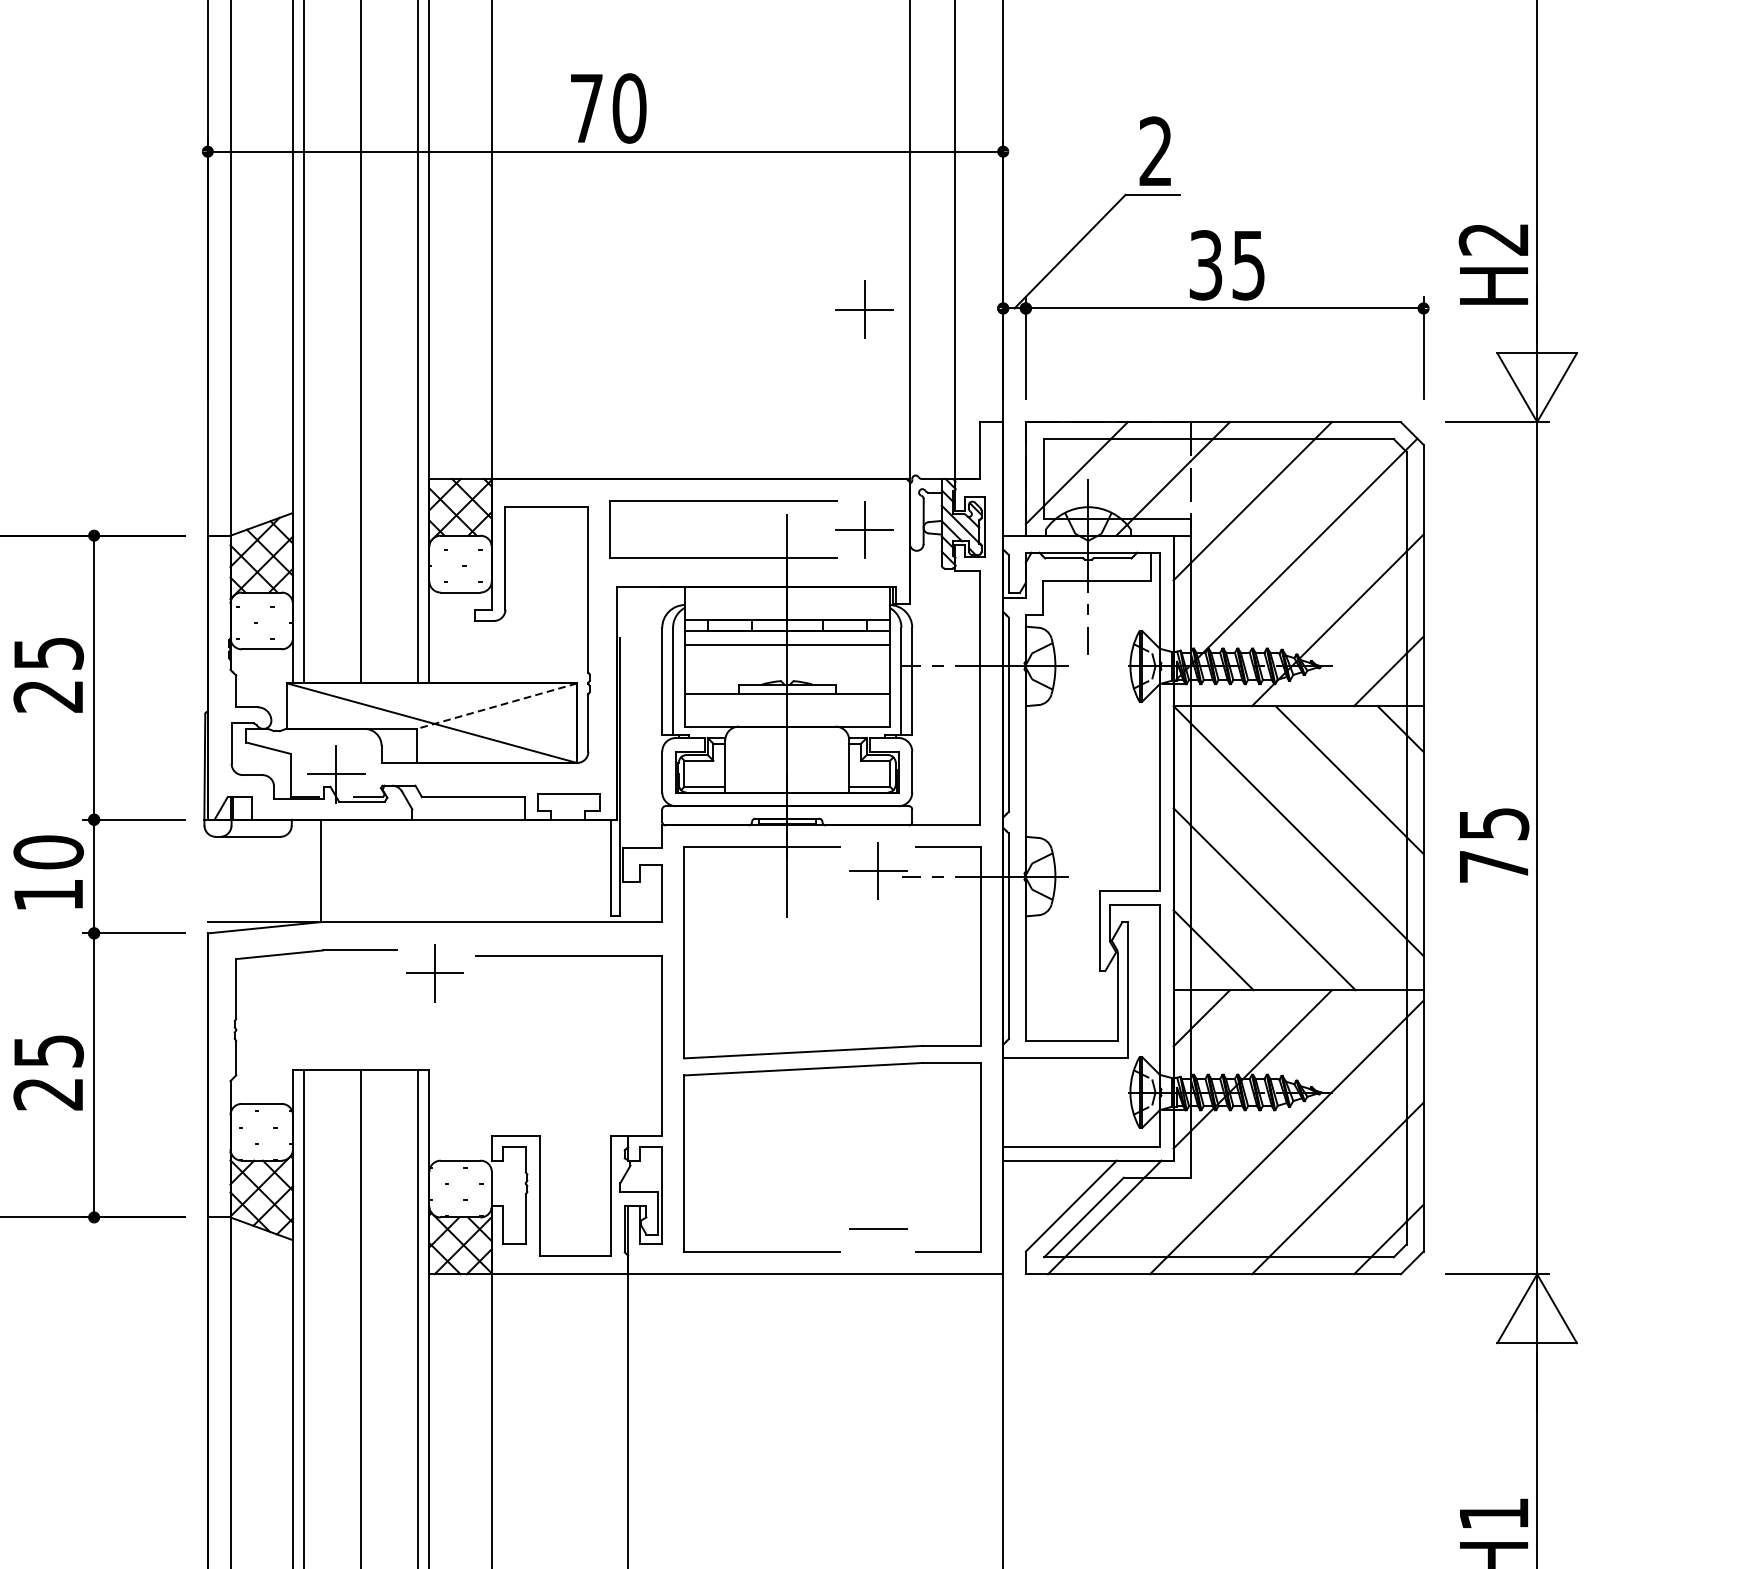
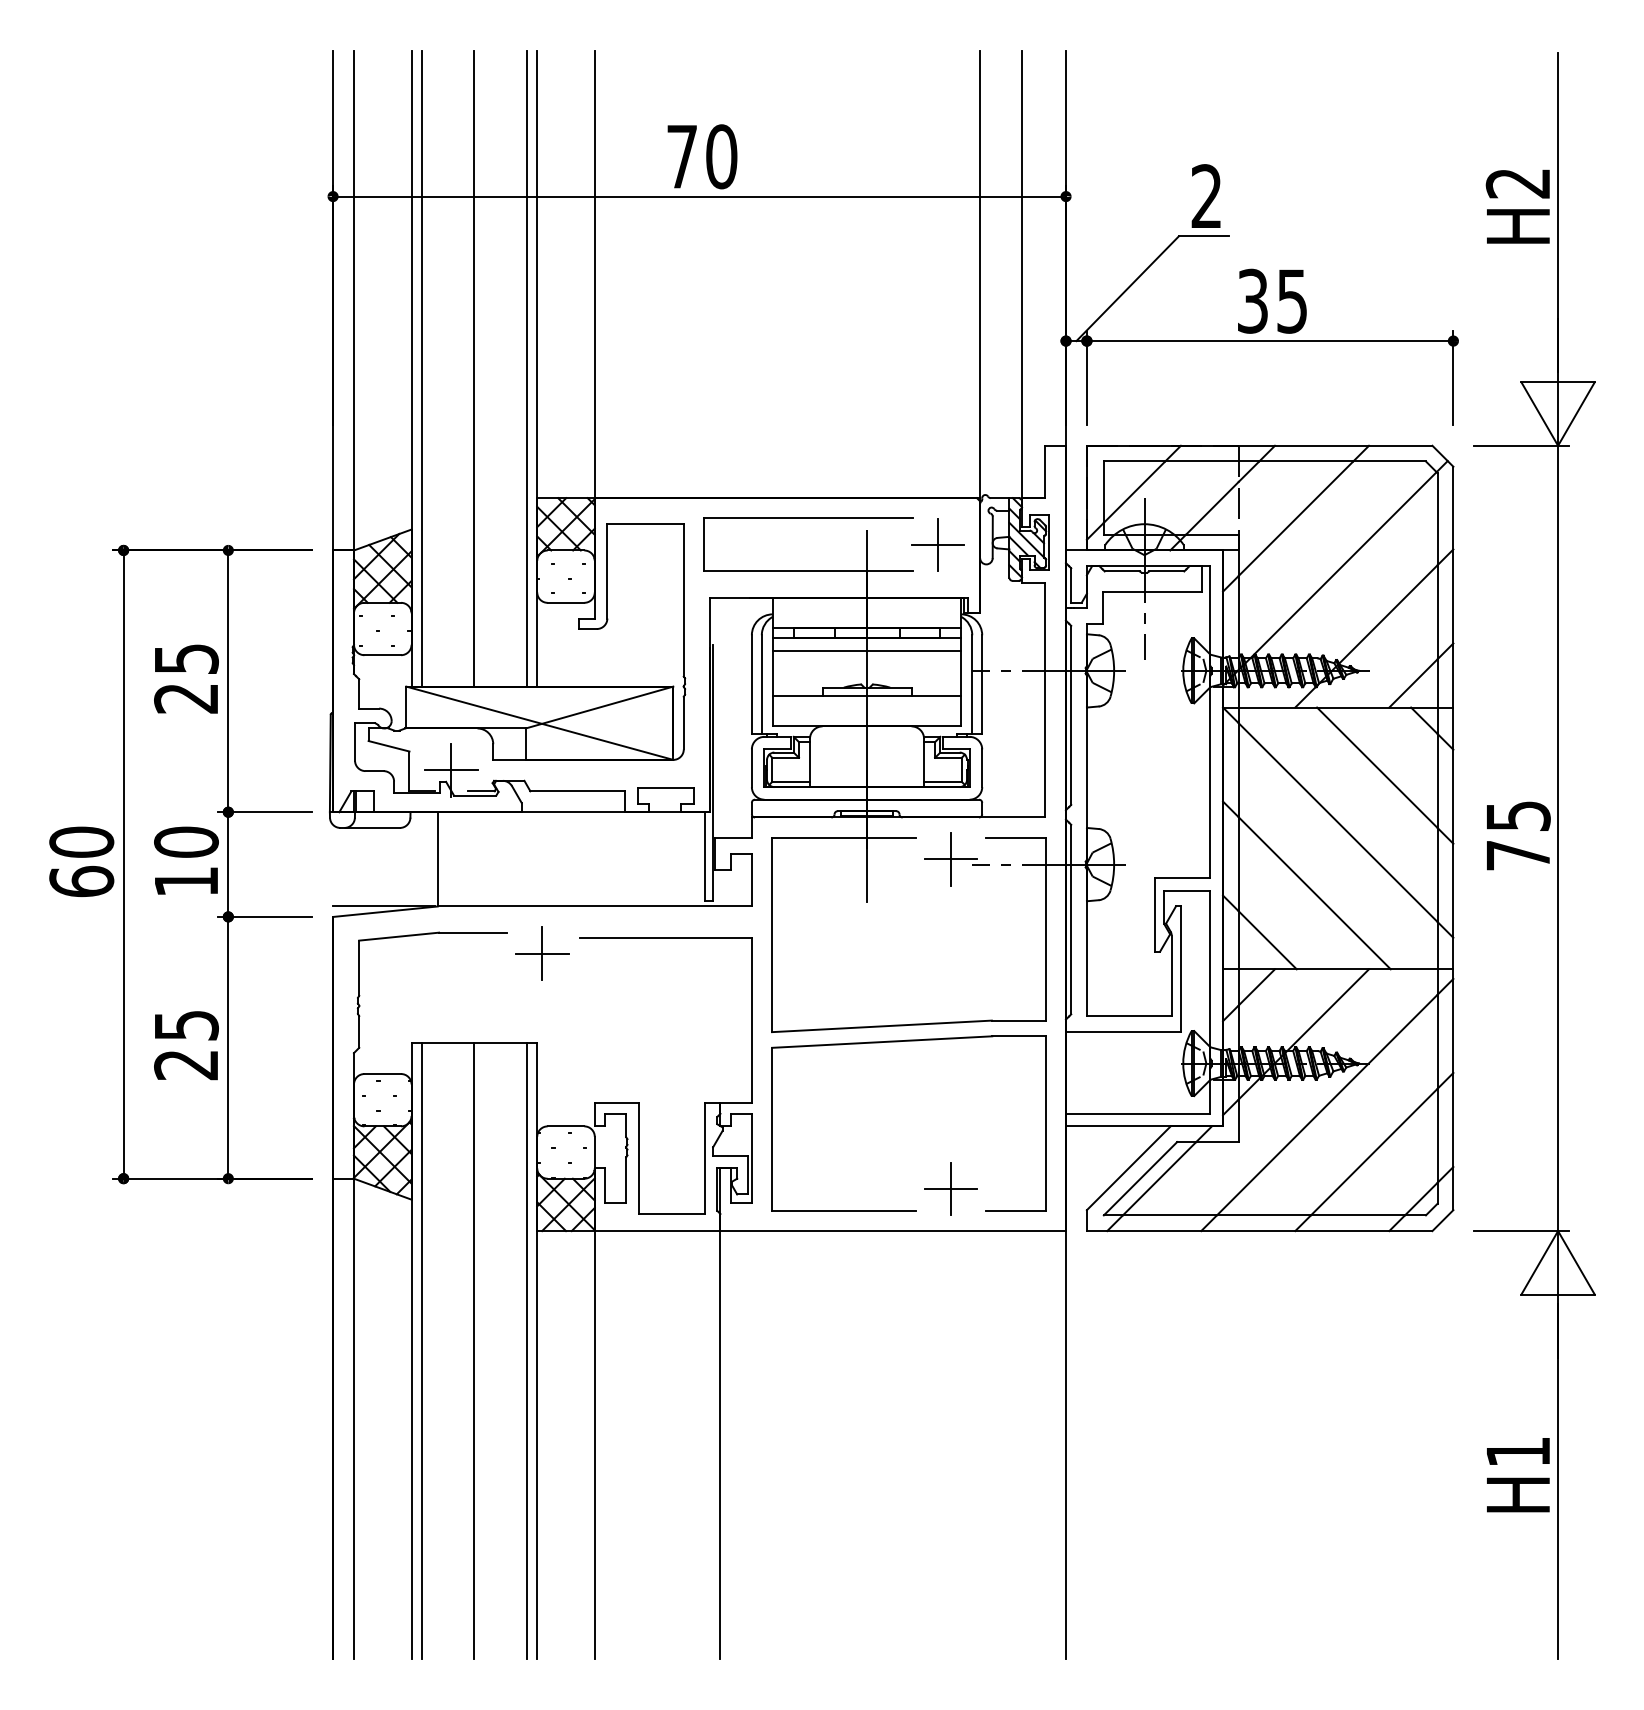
text: (1493, 264) -> (1517, 206), moved
part: (863, 308) -> (937, 341), removed
line: (496, 706) -> (599, 707), dashed -> solid
line: (877, 1229) -> (950, 1189), added

